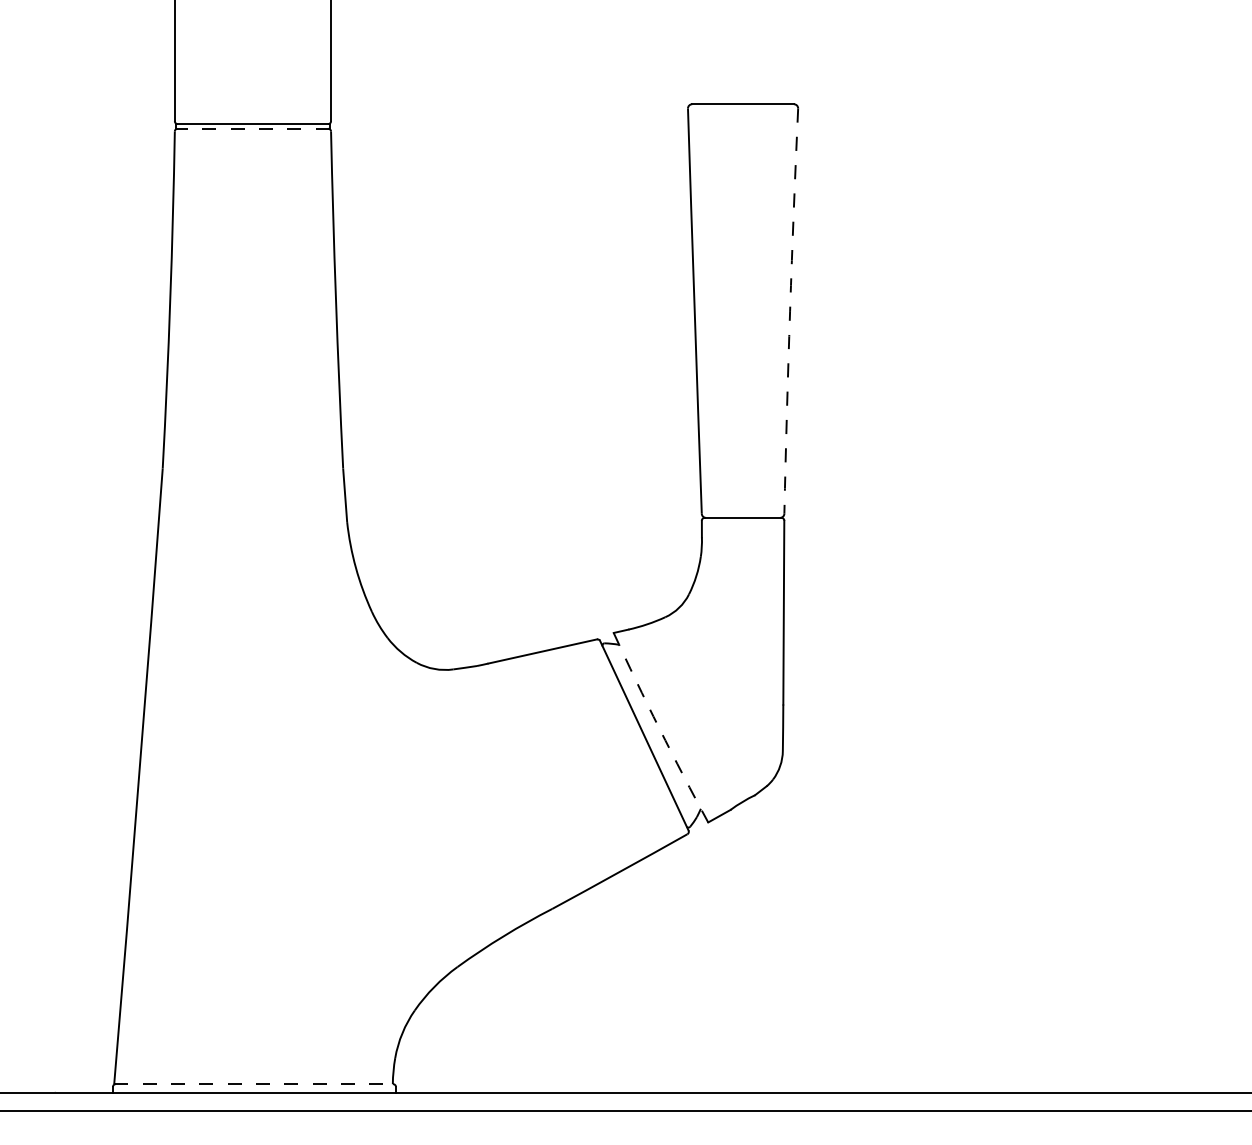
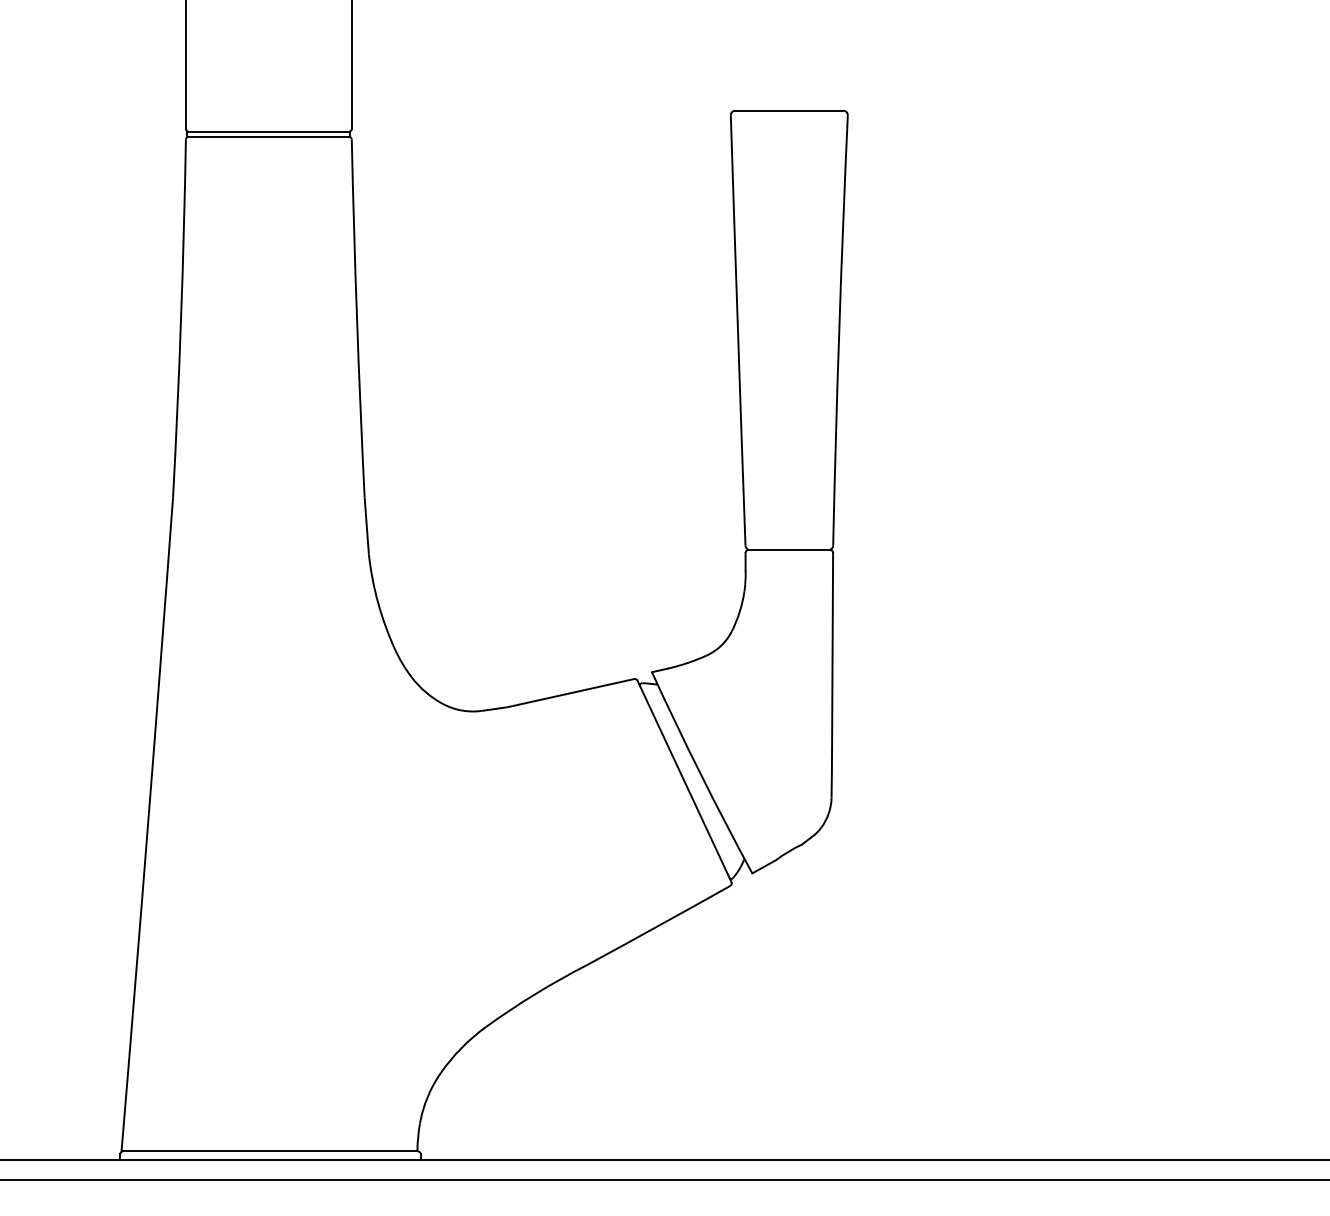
line: (252, 128) -> (268, 136), dashed -> solid
arc: (790, 311) -> (839, 330), dashed -> solid
arc: (659, 728) -> (700, 773), dashed -> solid
line: (253, 1084) -> (269, 1151), dashed -> solid

